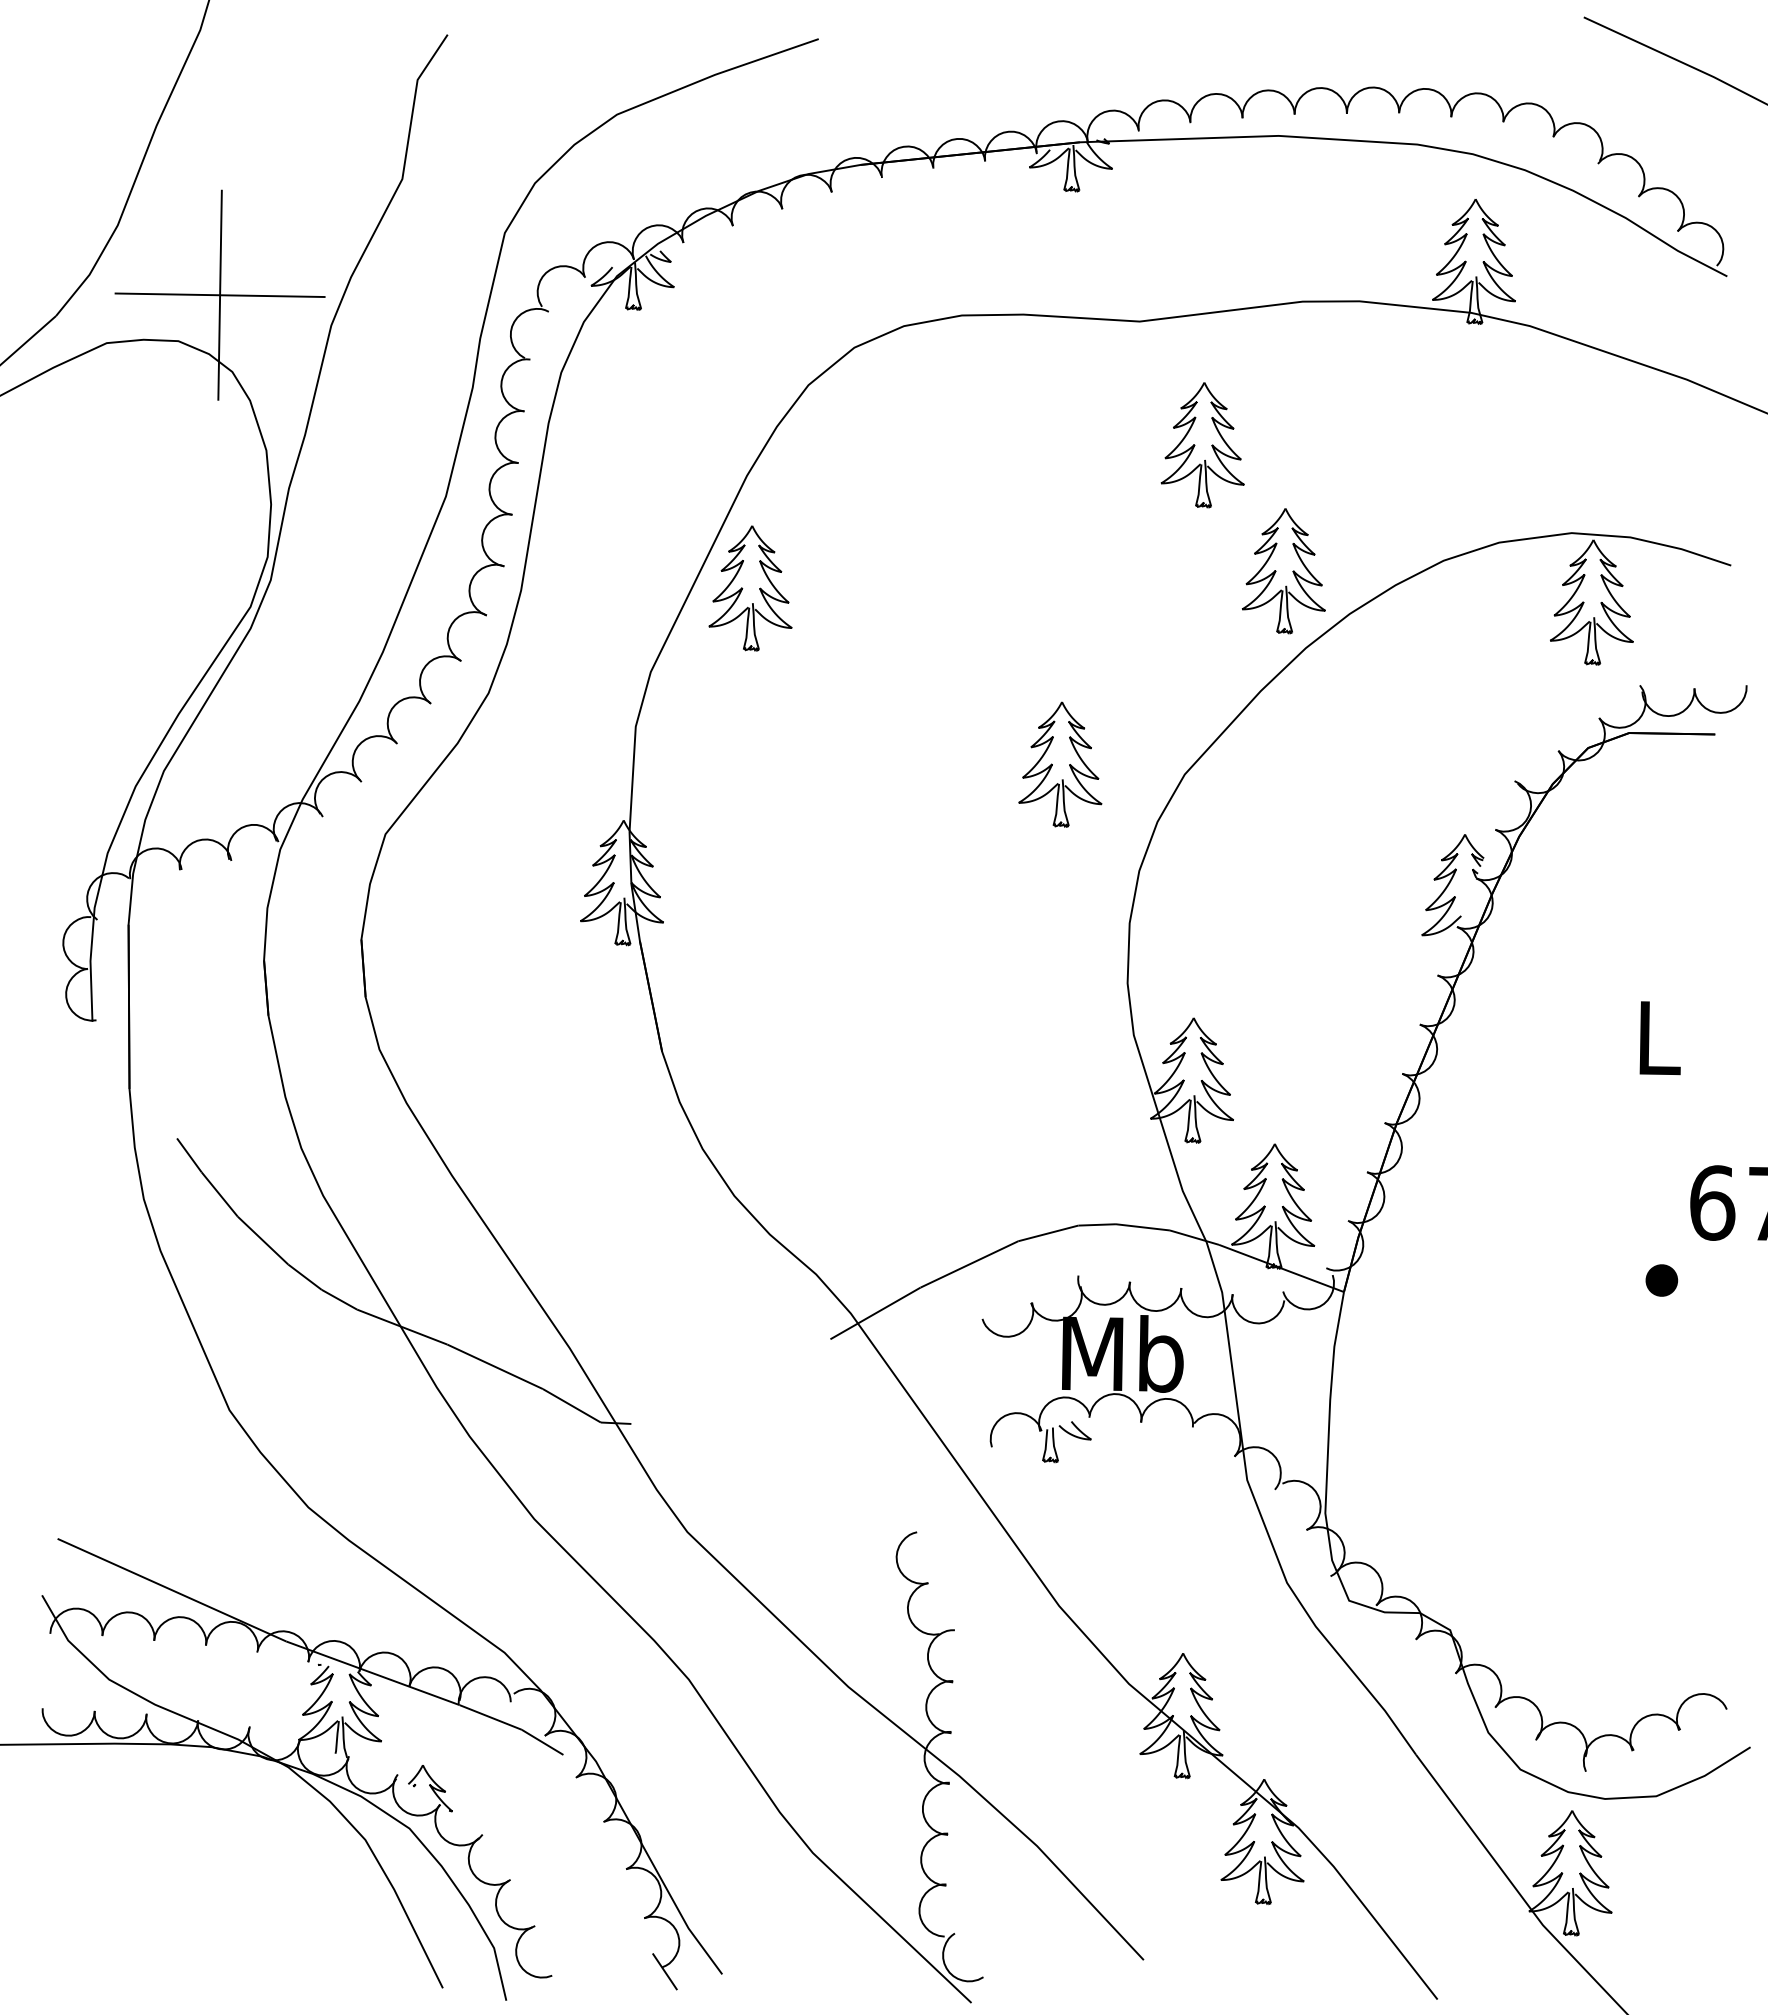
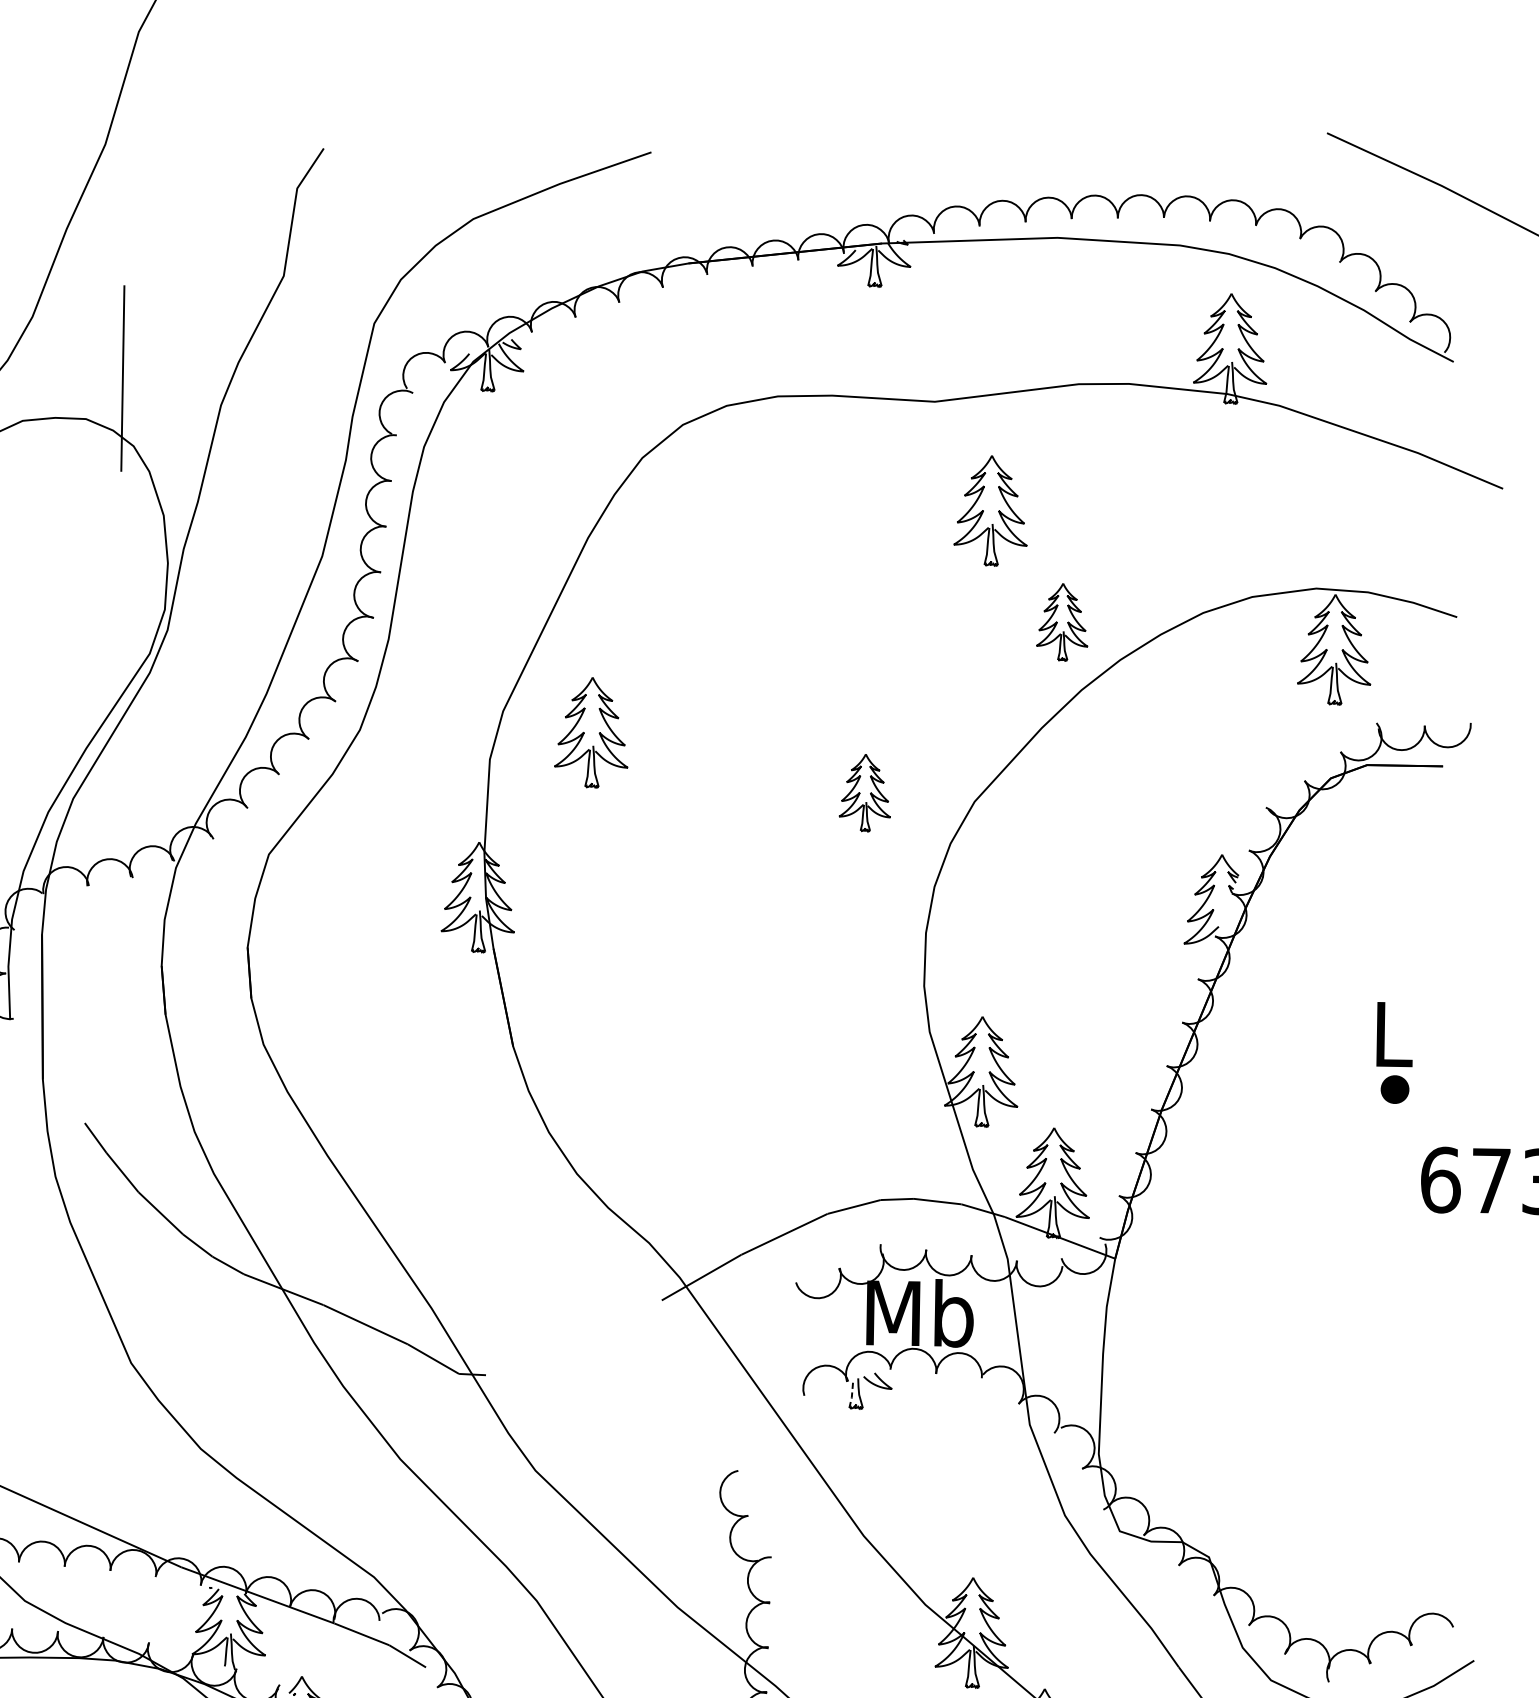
line: (219, 295) -> (122, 378), removed
part: (1283, 571) -> (1061, 622), size x0.7
part: (750, 588) -> (591, 732), moved
part: (1060, 764) -> (864, 792), size x0.7
part: (1661, 1280) -> (1394, 1089), moved
line: (1046, 1444) -> (852, 1393), solid -> dashed

